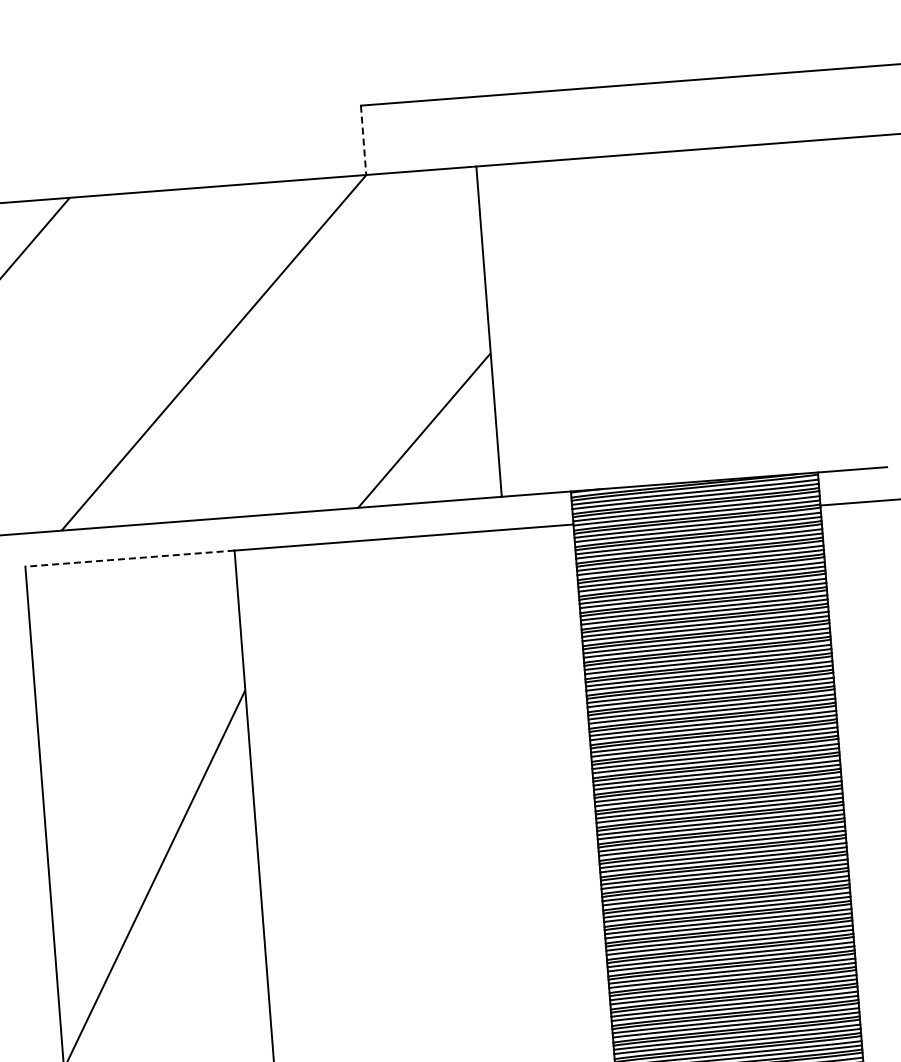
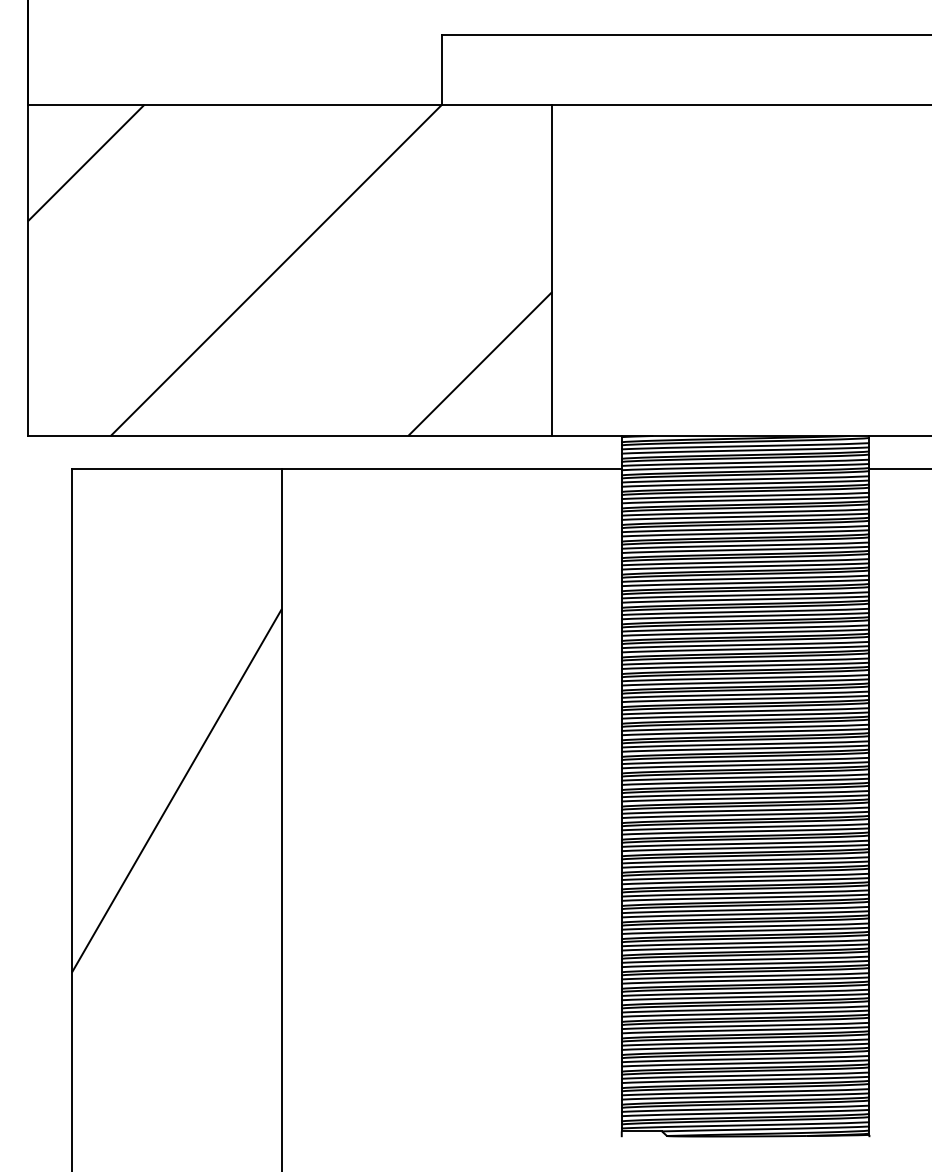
line: (363, 139) -> (441, 69), dashed -> solid
line: (129, 559) -> (176, 469), dashed -> solid

